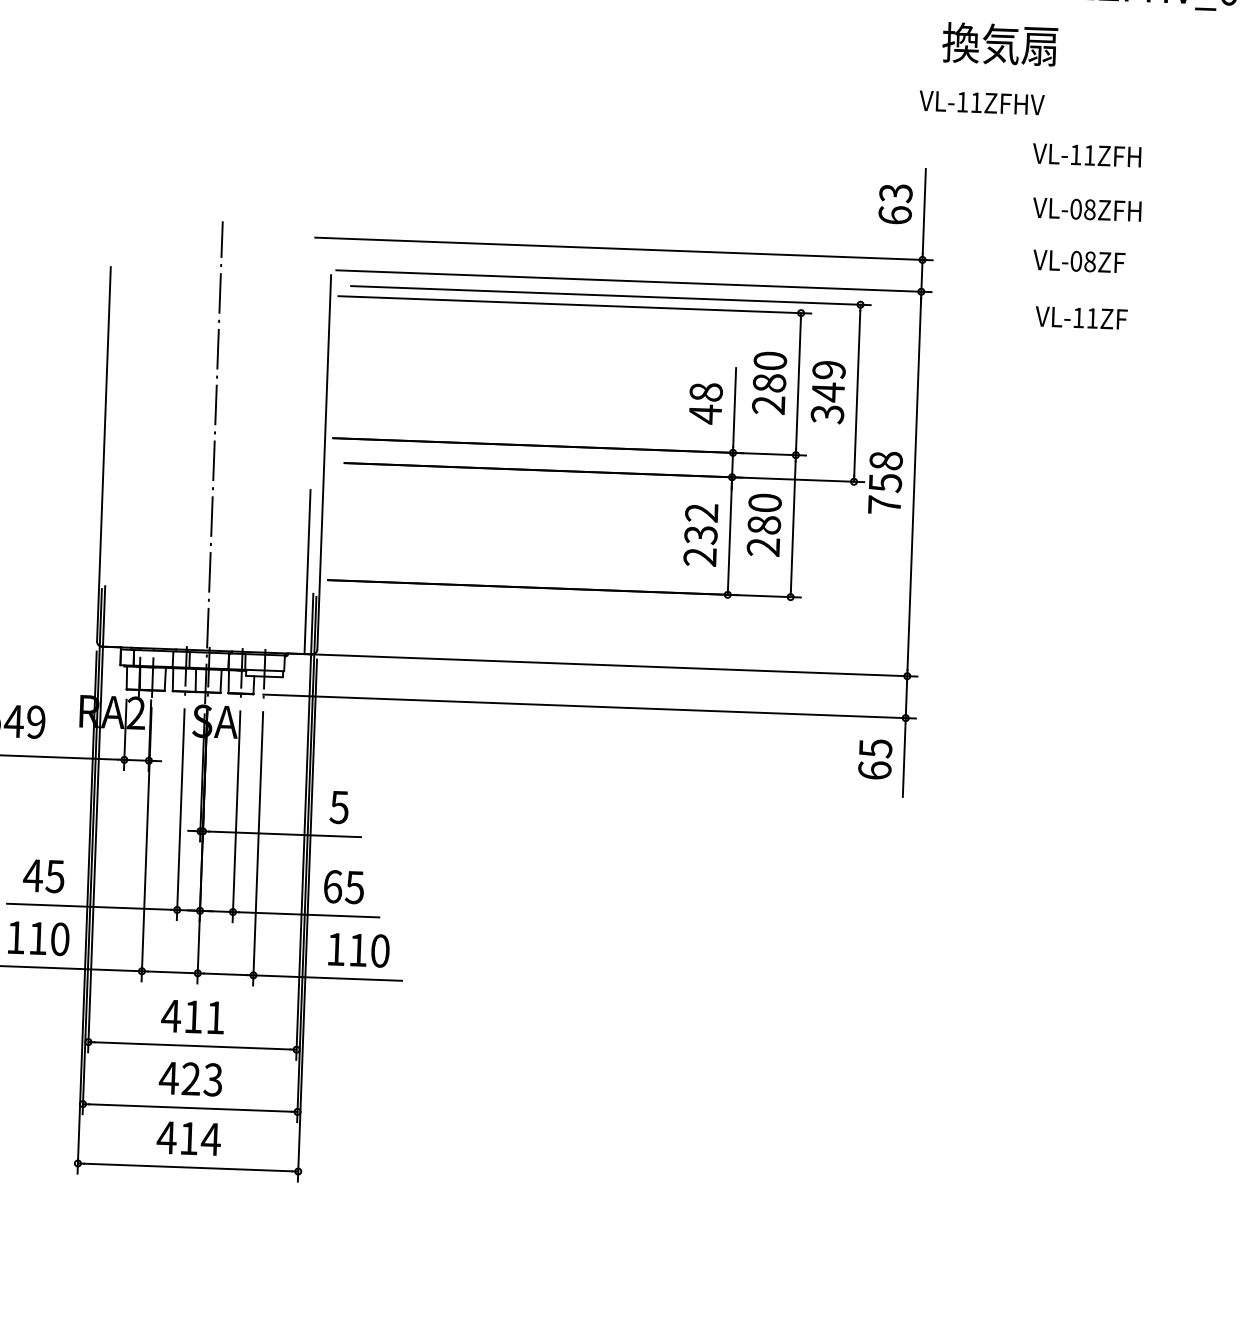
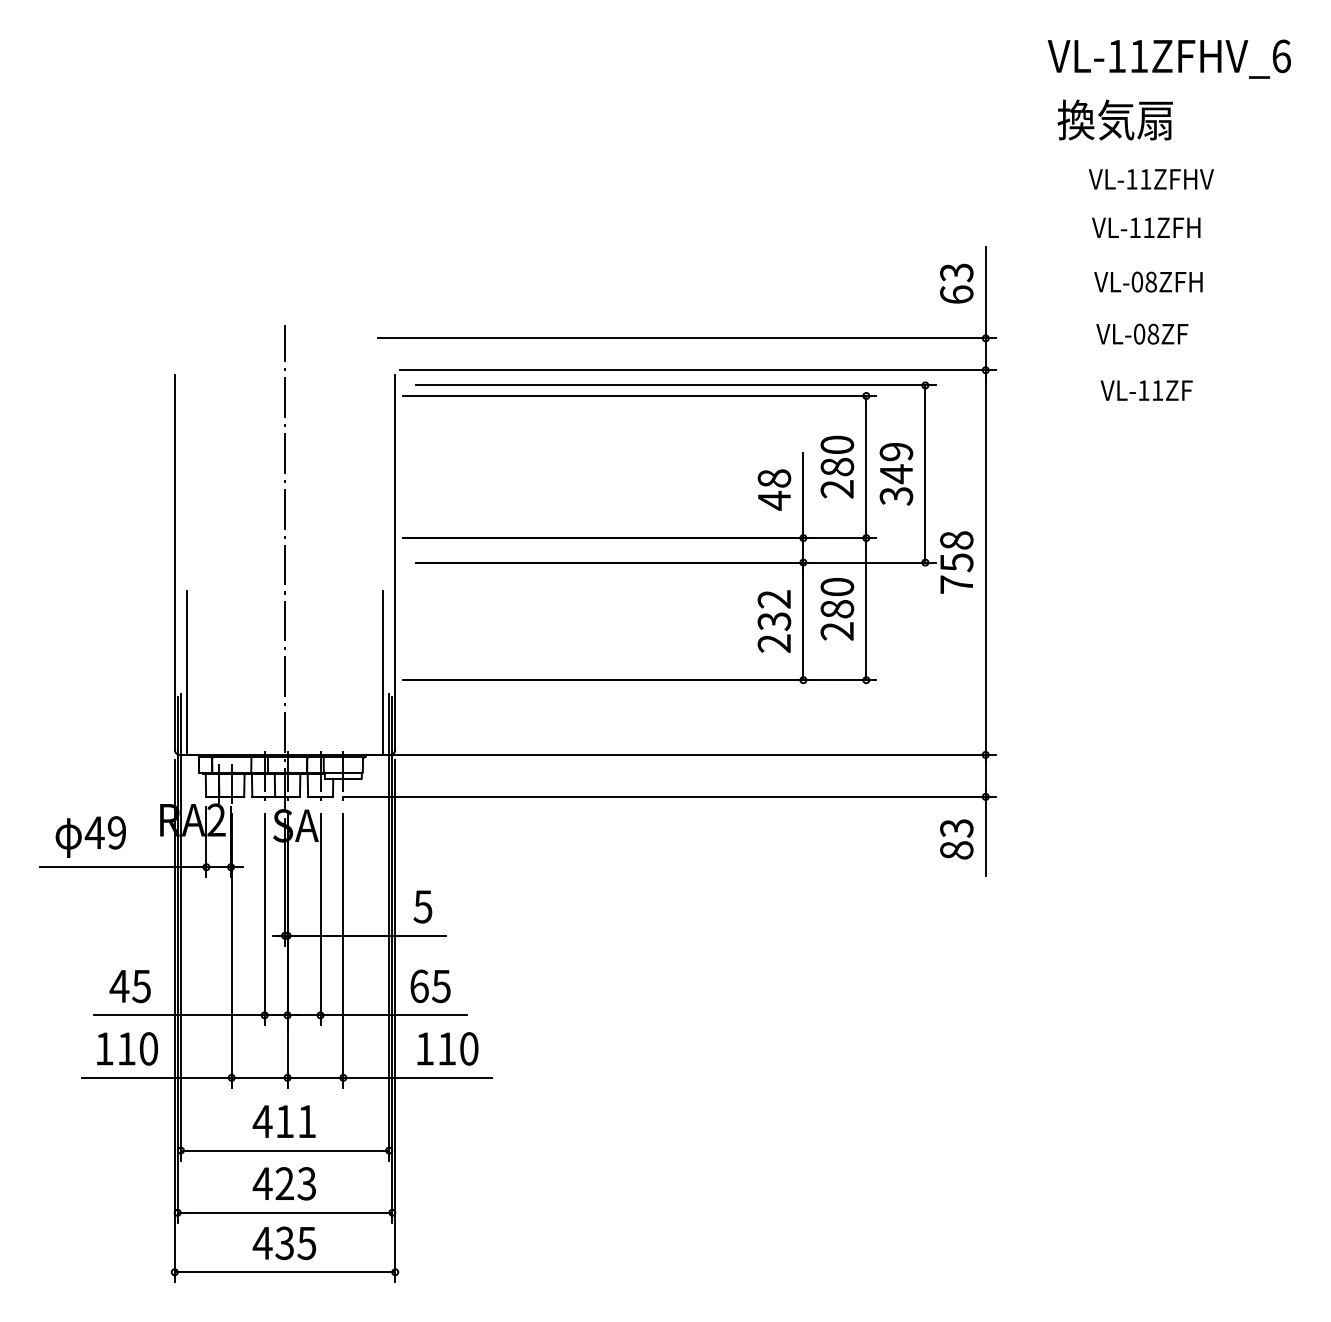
text: (999, 43) -> (1114, 119), moved
text: (981, 103) -> (1150, 179), moved
line: (112, 564) -> (187, 672), added
text: (874, 759) -> (956, 839), 65 -> 83
text: (199, 1139) -> (295, 1243), 414 -> 435

